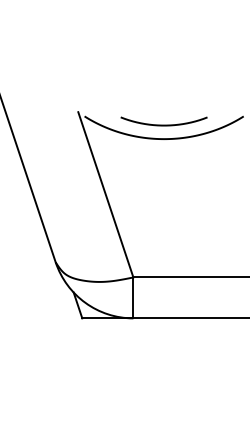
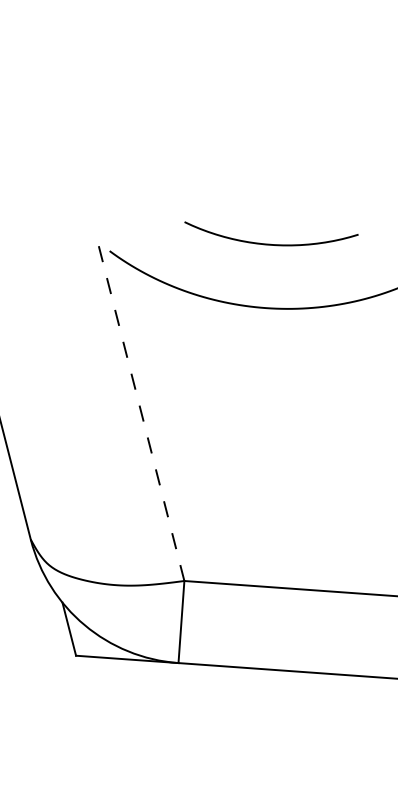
curve: (163, 124) -> (269, 242), moved
line: (105, 194) -> (140, 410), solid -> dashed

